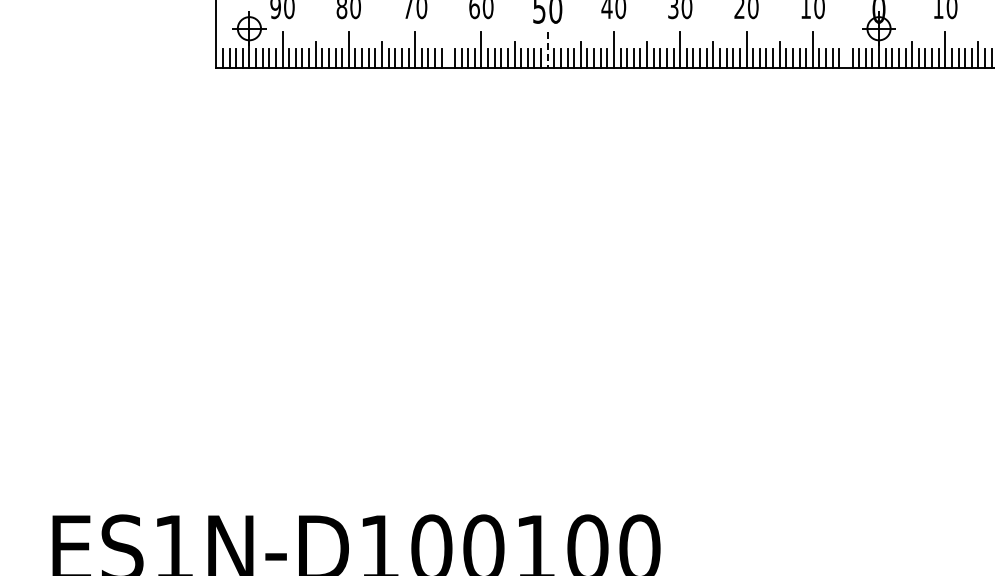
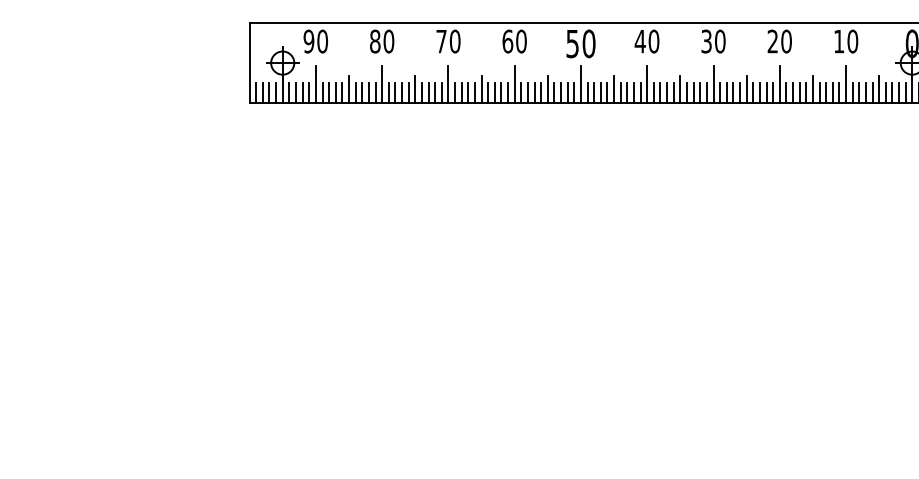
line: (547, 50) -> (580, 84), dashed -> solid
line: (448, 54) -> (481, 88), added
line: (845, 54) -> (878, 88), added

